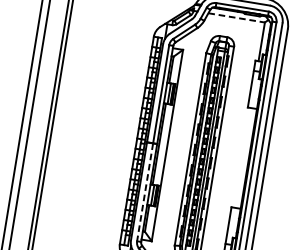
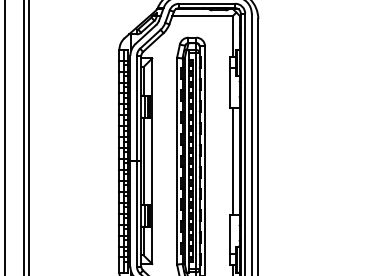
line: (237, 17) -> (203, 15), dashed -> solid
line: (243, 157) -> (233, 160), added
line: (144, 191) -> (136, 213), dashed -> solid

